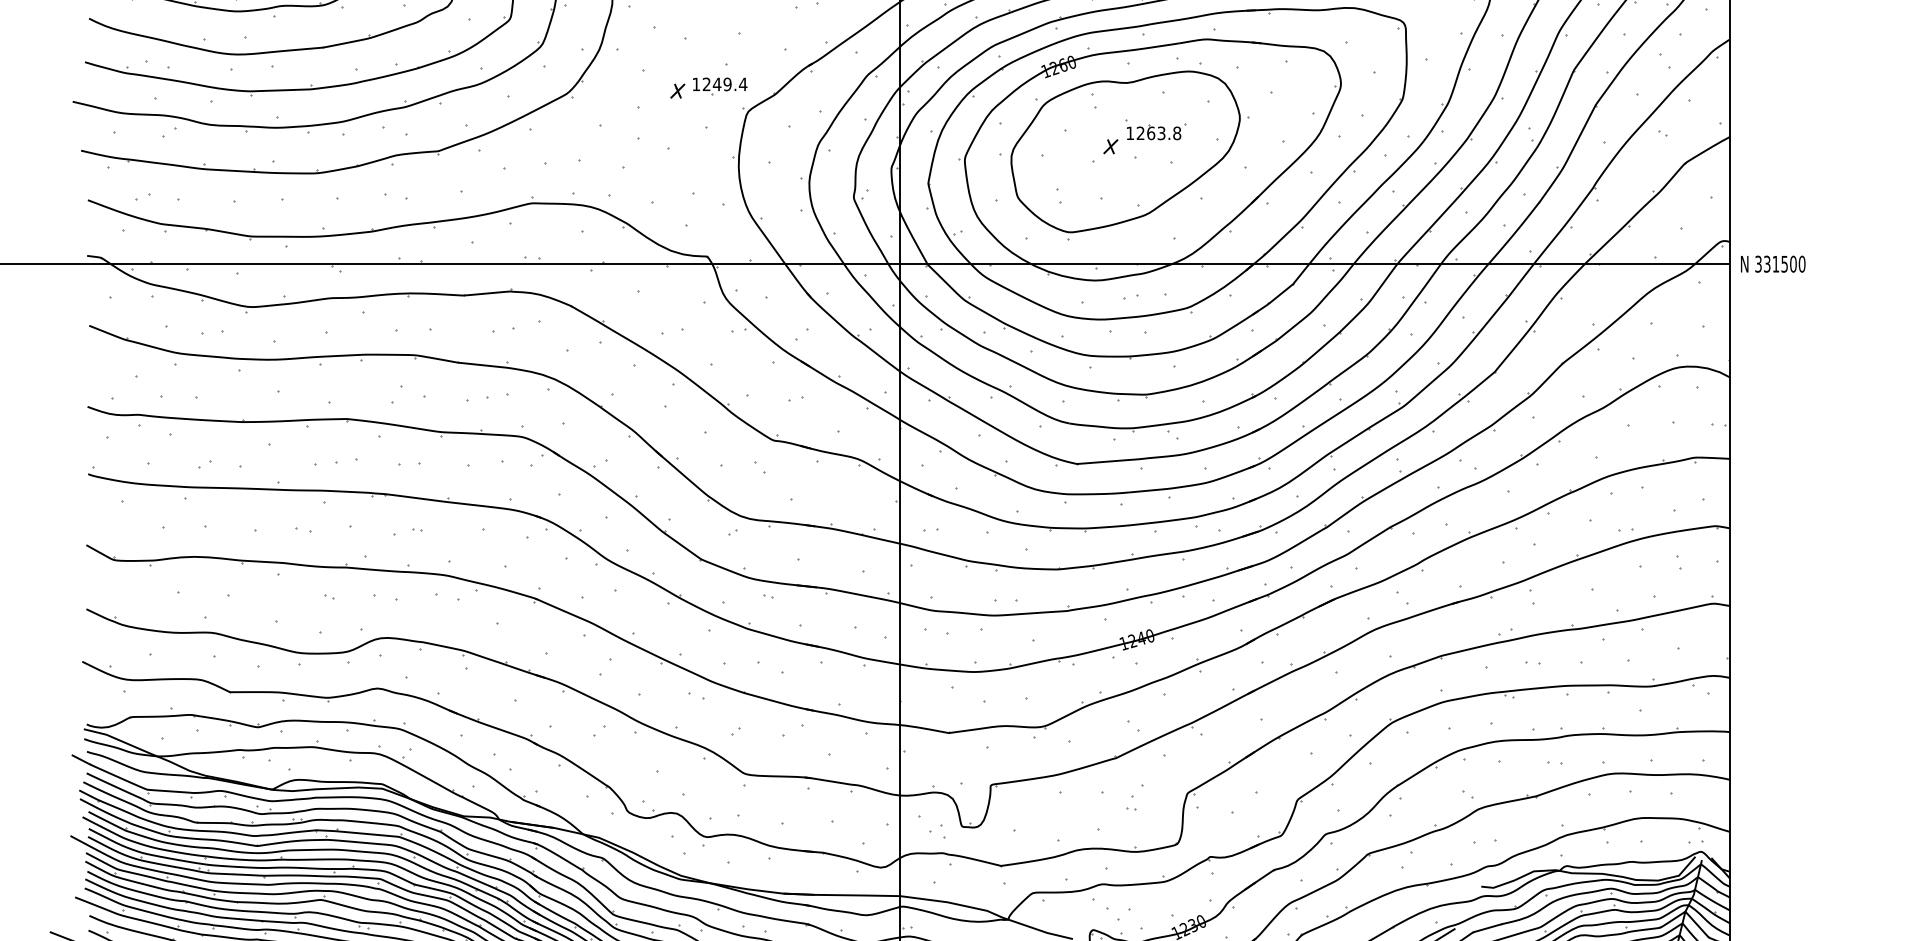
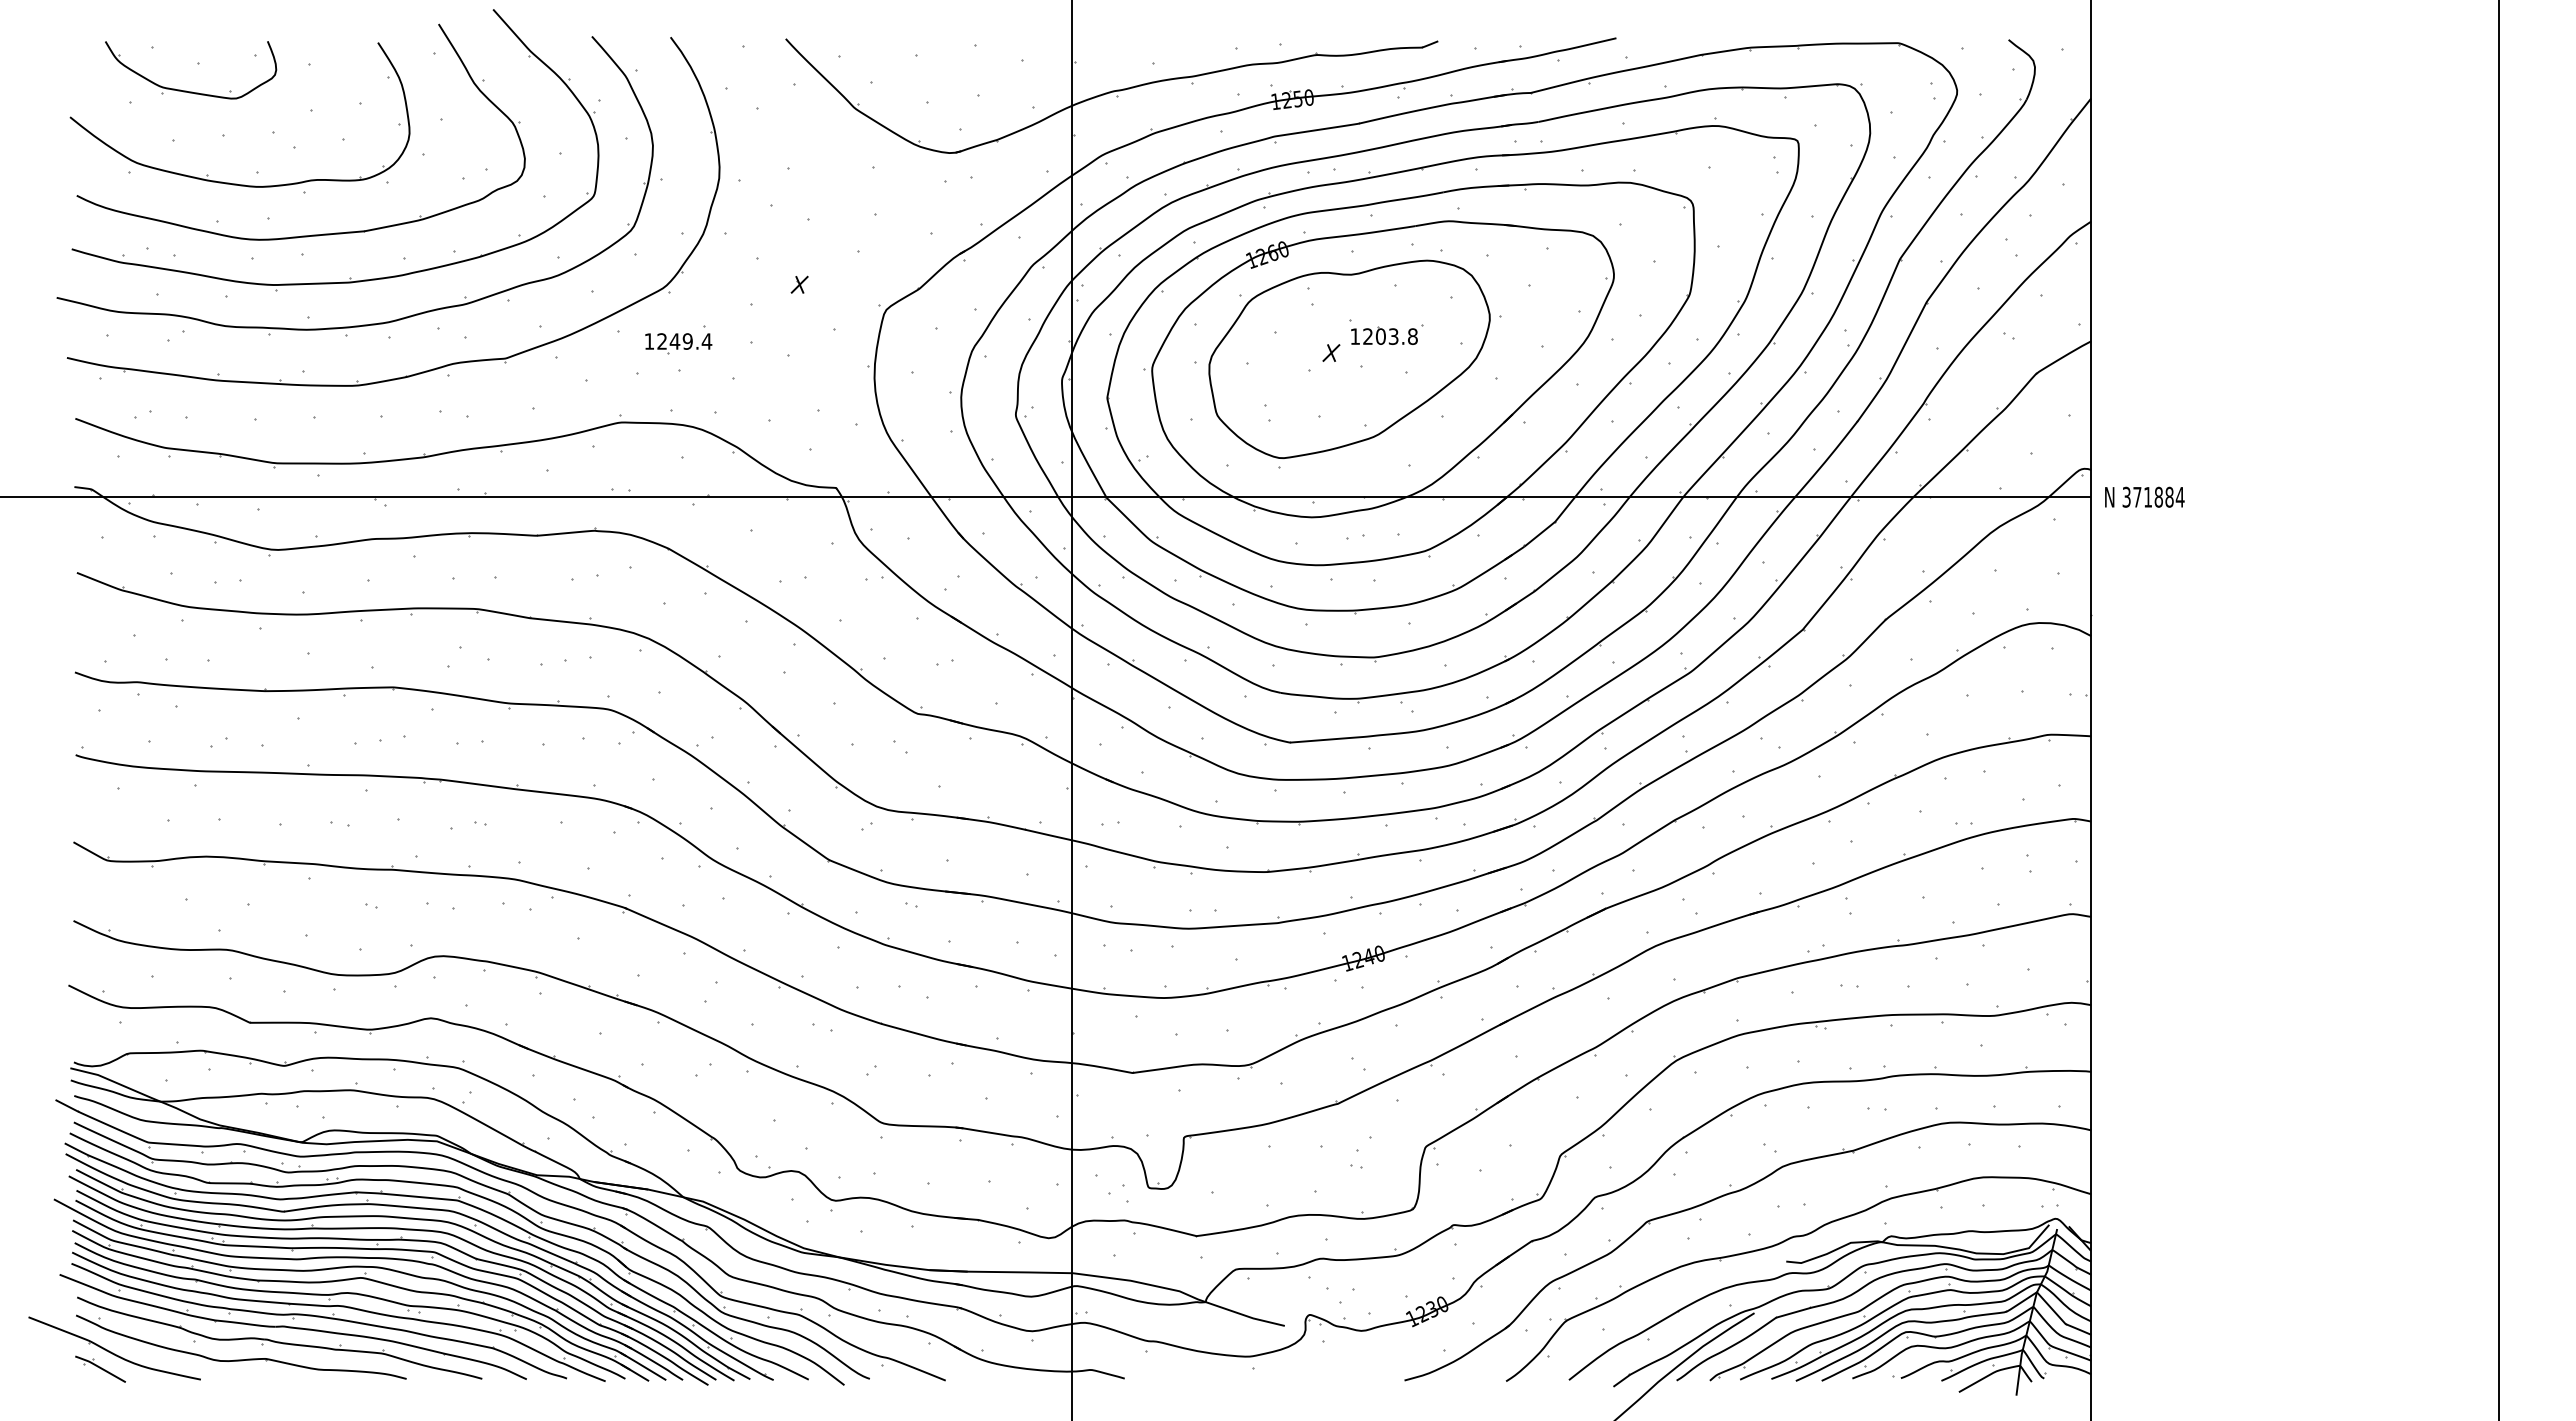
part: (720, 86) -> (678, 343), moved
text: (1150, 133) -> (1380, 336), 1263.8 -> 1203.8
text: (1784, 263) -> (2158, 496), 331500 -> 371884

